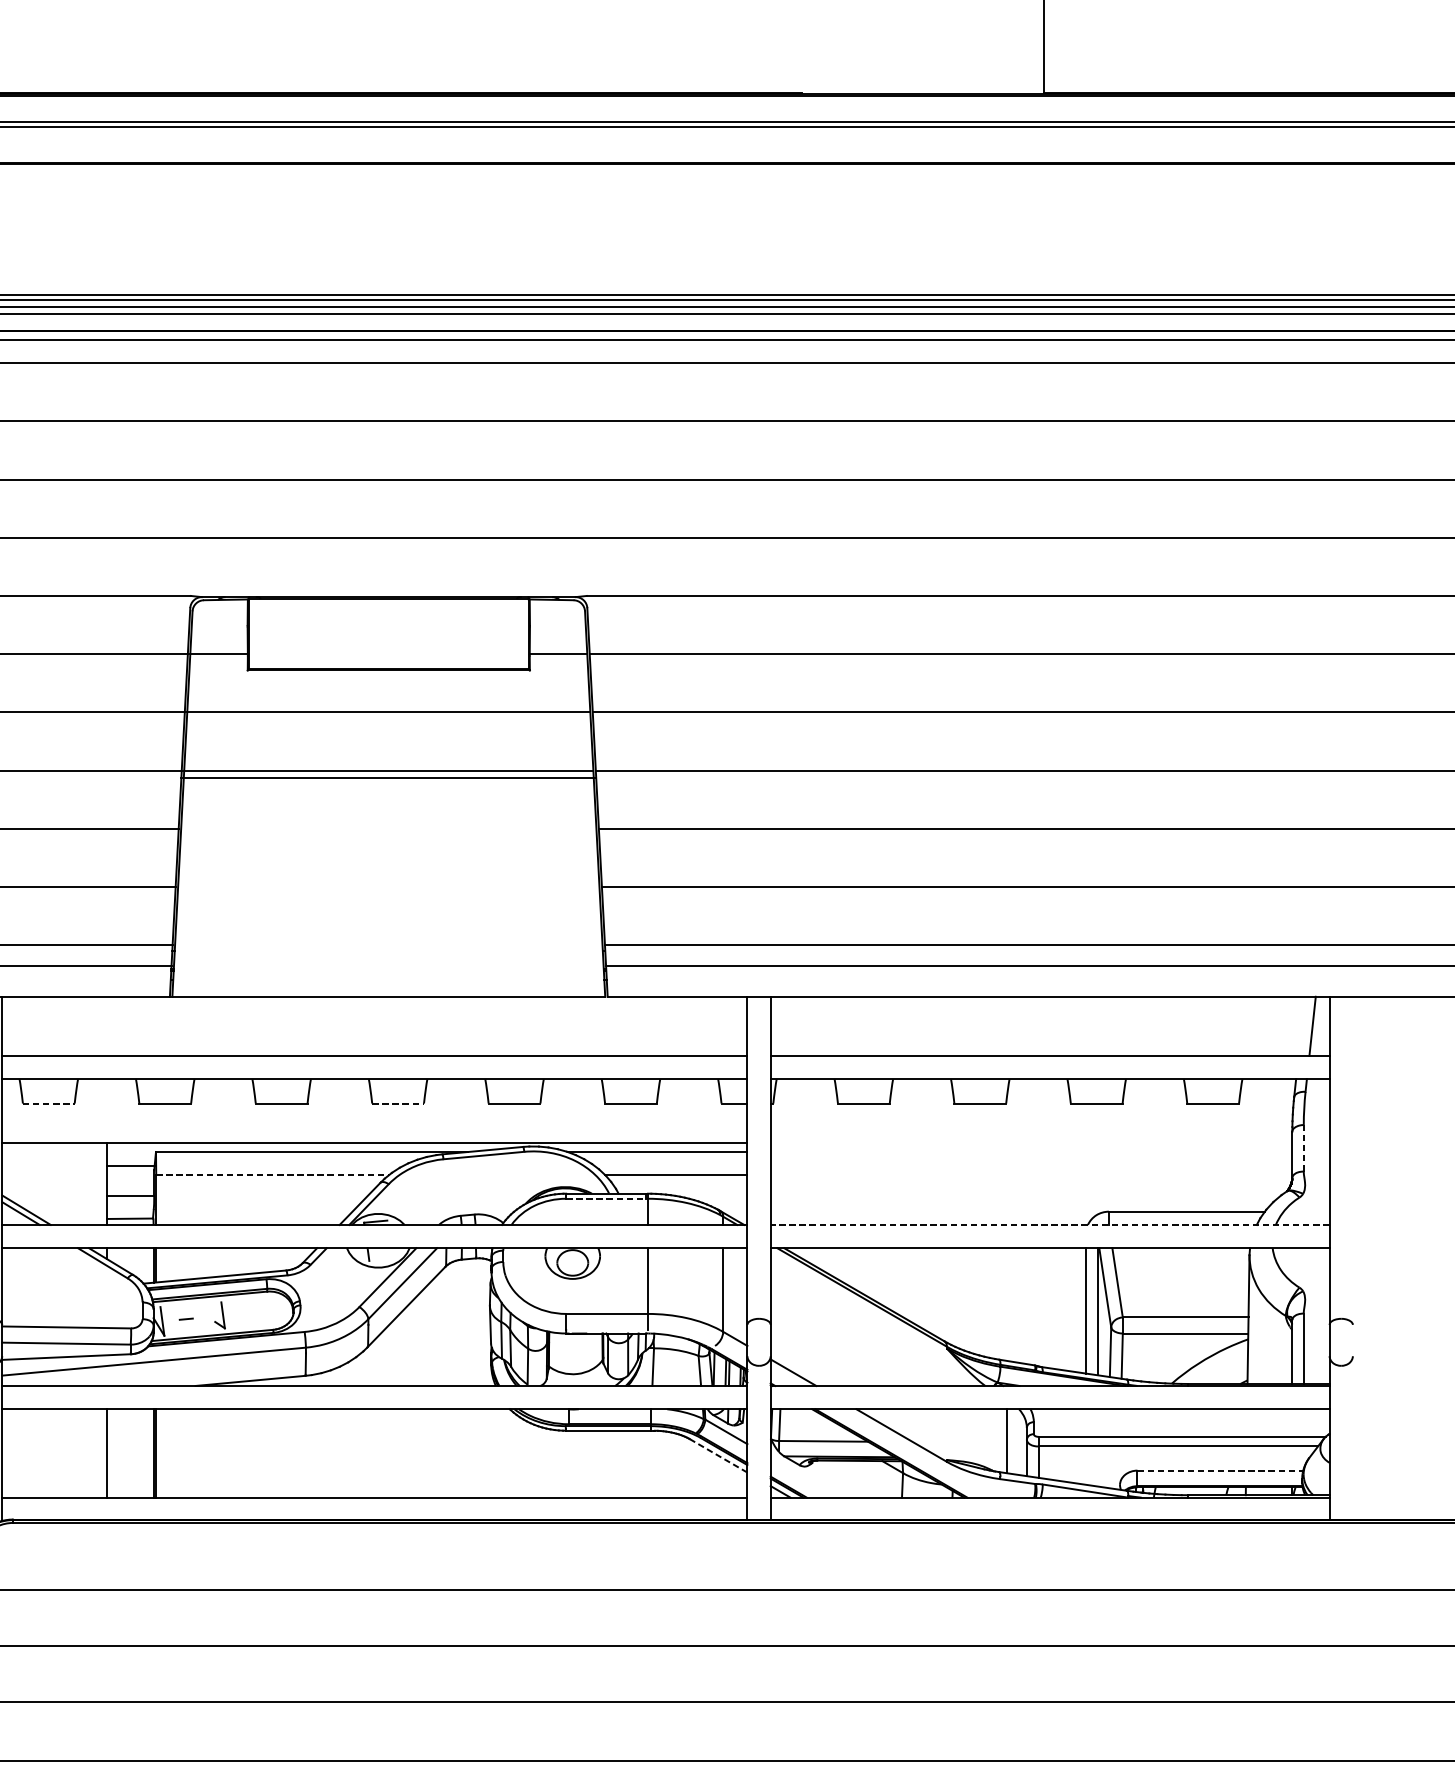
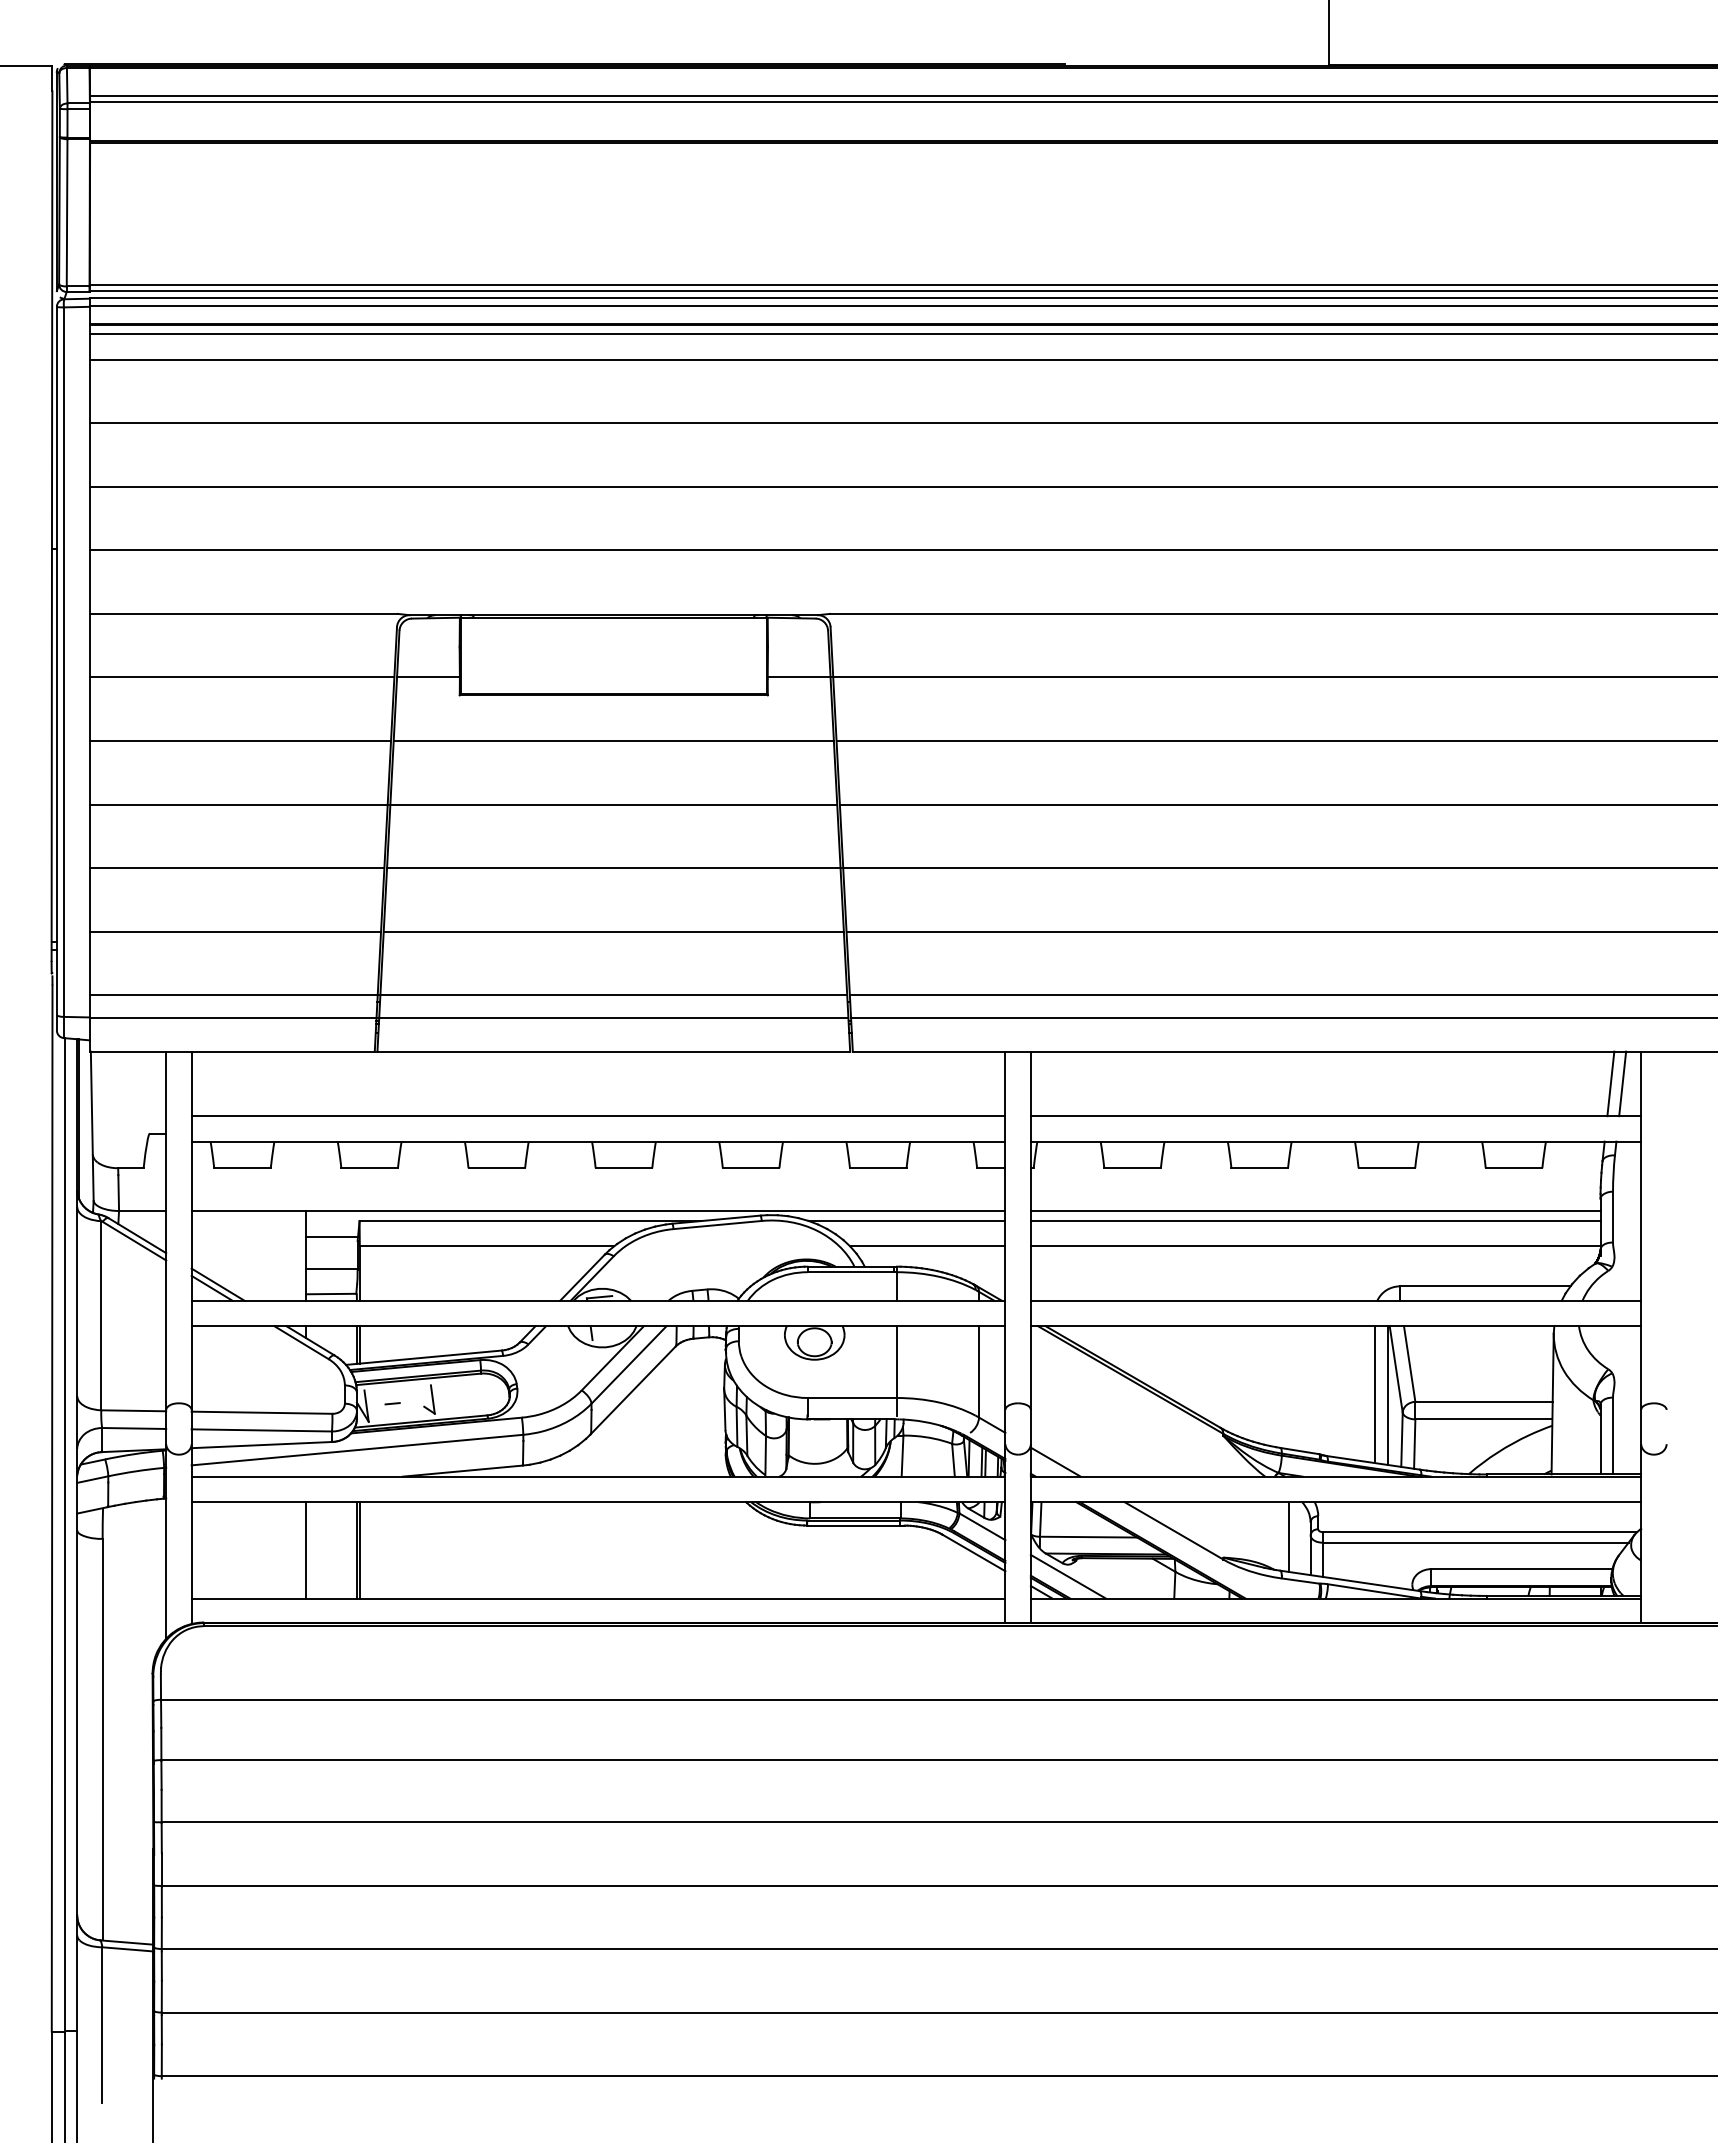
line: (388, 778) -> (613, 868), moved
line: (388, 886) -> (613, 931), added
line: (388, 945) -> (613, 995), added
line: (388, 965) -> (613, 1017), added
line: (1301, 1025) -> (1610, 1083), added
line: (49, 1103) -> (243, 1168), dashed -> solid
line: (398, 1103) -> (624, 1168), dashed -> solid
line: (1031, 1143) -> (1315, 1211), added
line: (1304, 1147) -> (1613, 1216), dashed -> solid
line: (1031, 1152) -> (1315, 1221), added
line: (273, 1175) -> (487, 1246), dashed -> solid
line: (1031, 1175) -> (1315, 1246), added
line: (607, 1199) -> (852, 1272), dashed -> solid
line: (1049, 1224) -> (1335, 1300), dashed -> solid
line: (718, 1455) -> (973, 1552), dashed -> solid
line: (1219, 1470) -> (1521, 1569), dashed -> solid
line: (805, 1477) -> (1068, 1576), added

